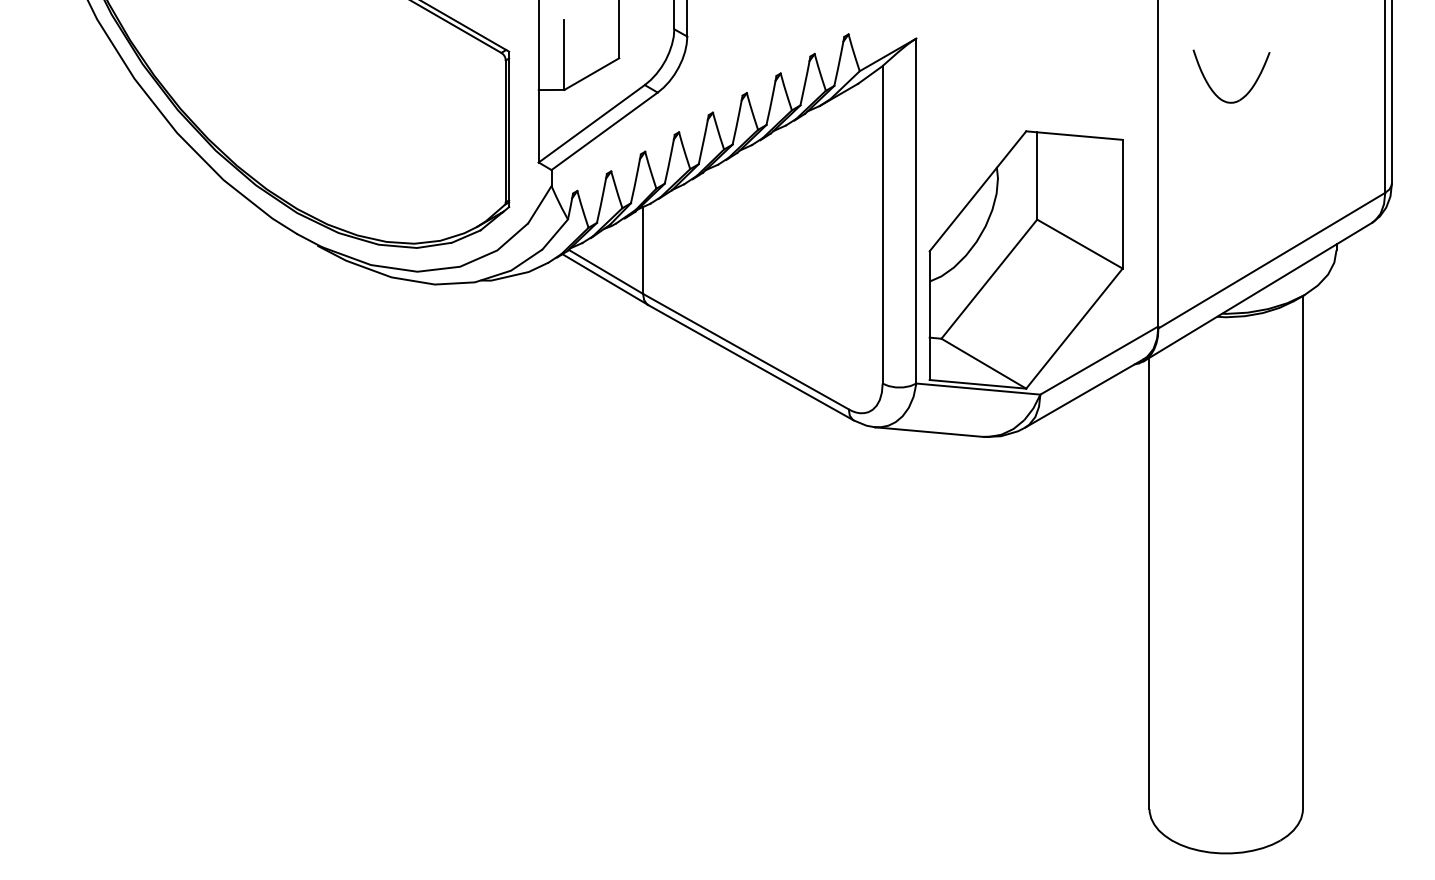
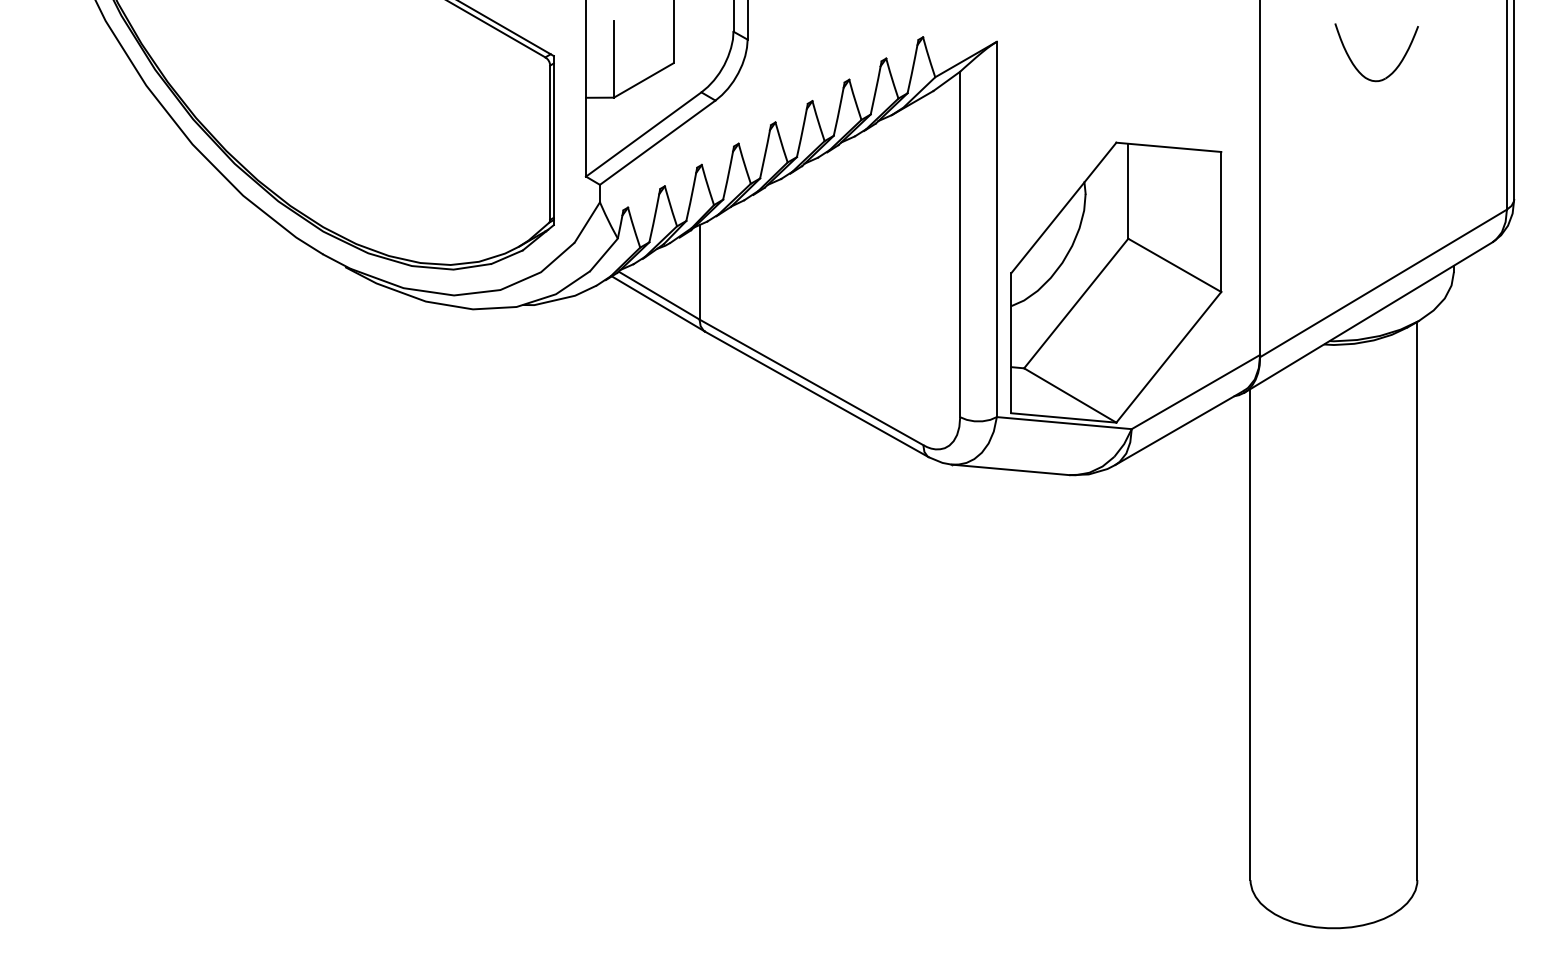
part: (1249, 89) -> (1396, 66), moved

